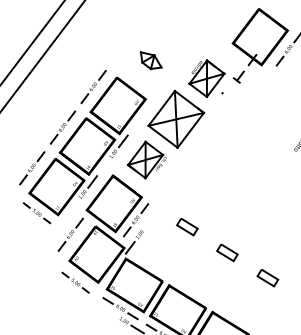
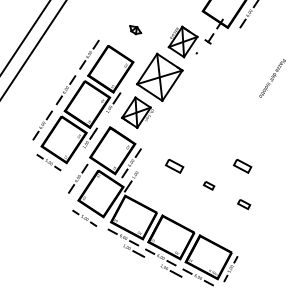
part: (150, 60) -> (135, 29), size x0.6
part: (268, 232) -> (242, 166), added
part: (226, 252) -> (208, 185), size x0.6
part: (267, 278) -> (243, 204), size x0.7

